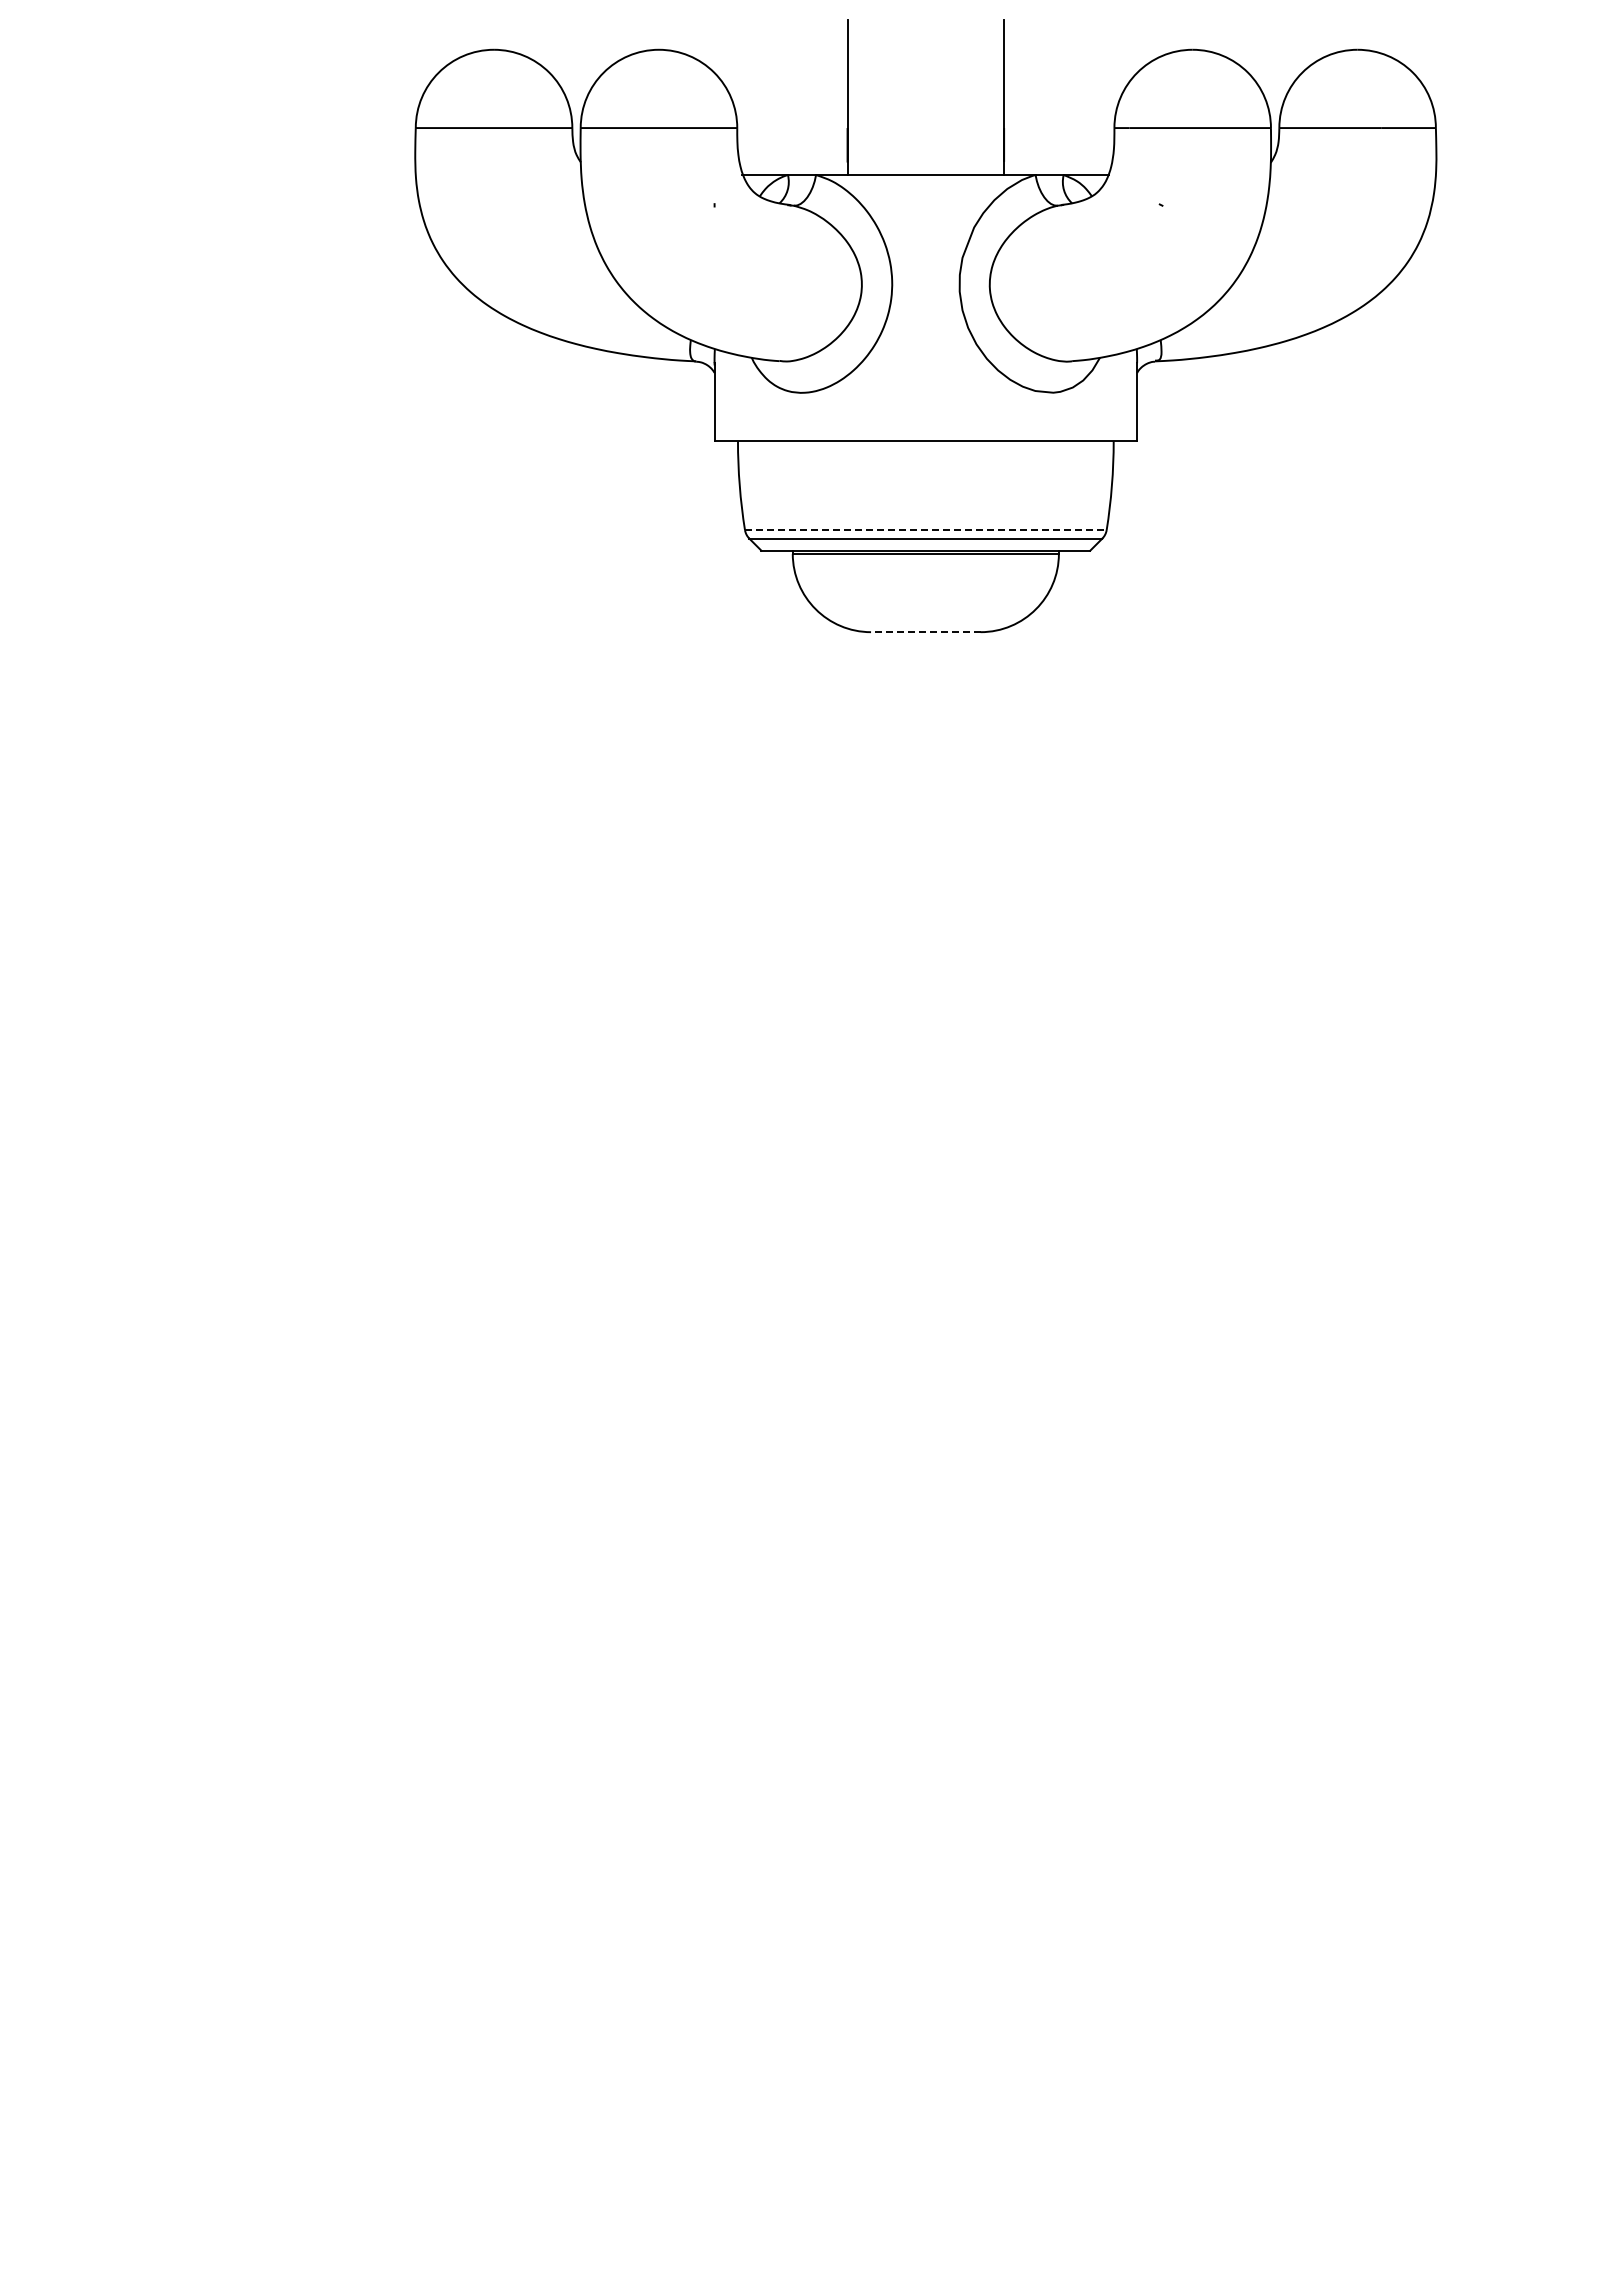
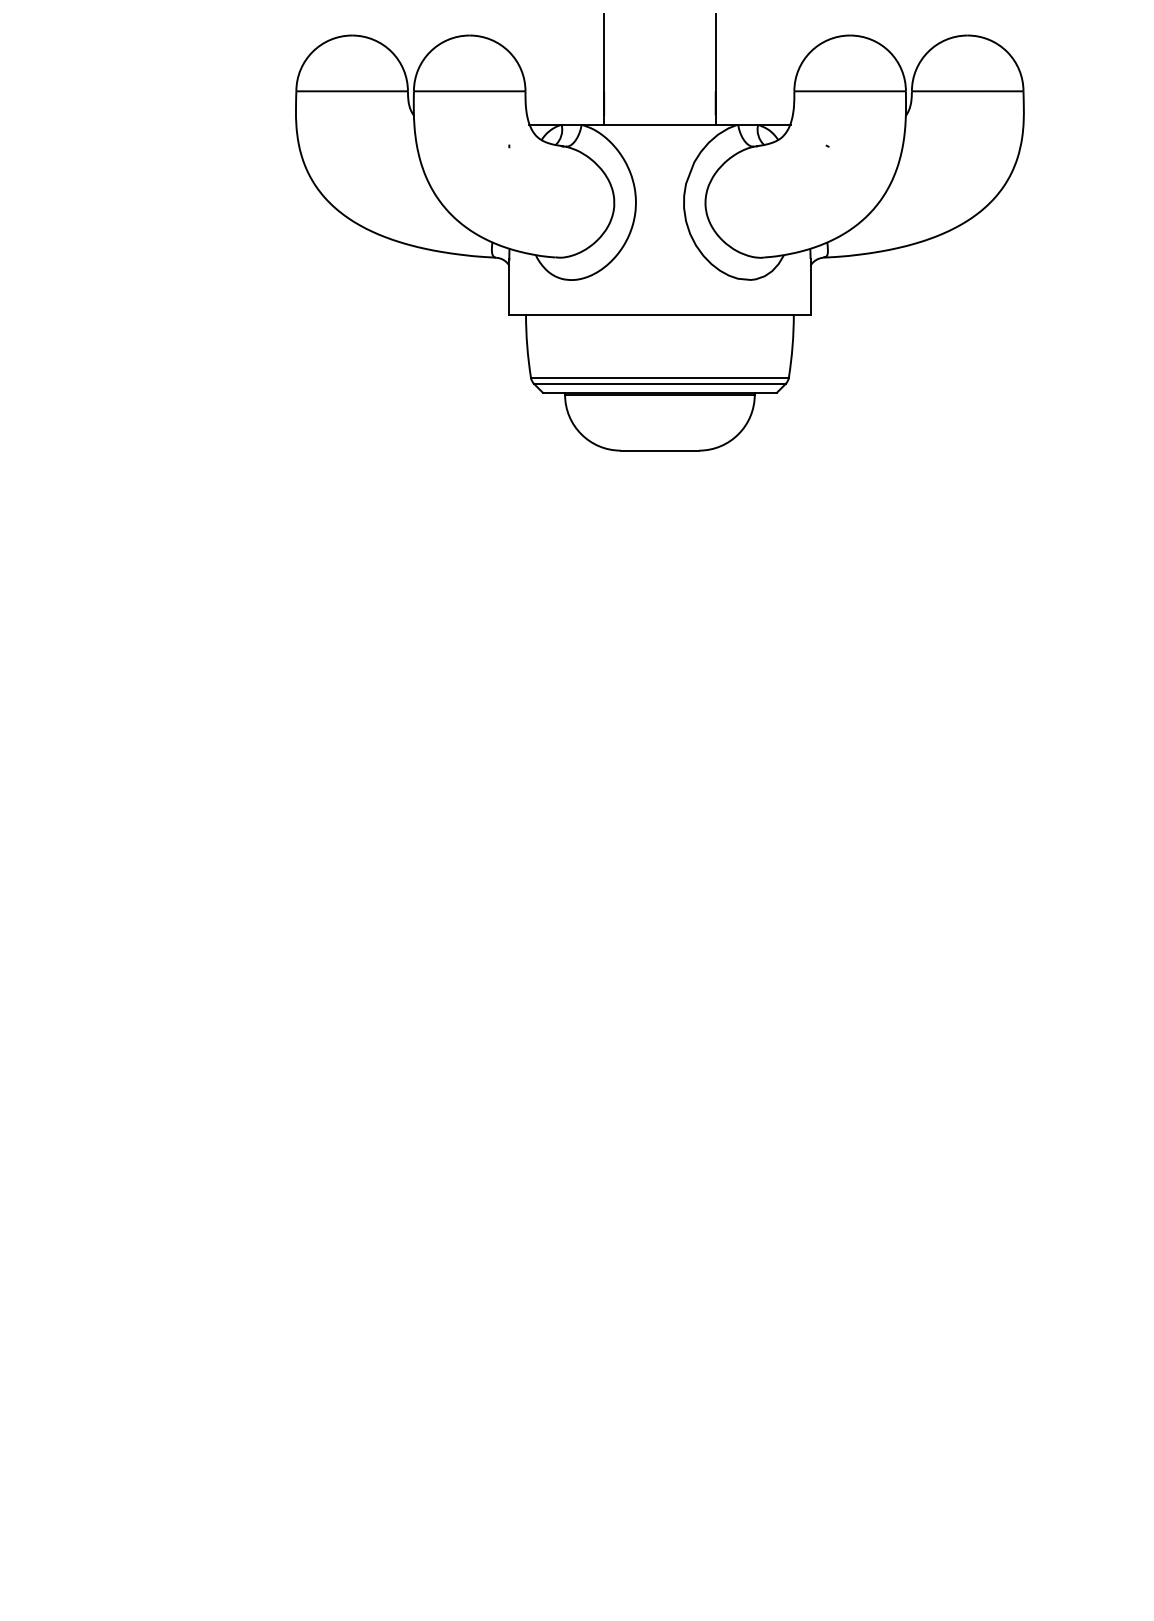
line: (925, 530) -> (659, 378), dashed -> solid
line: (925, 632) -> (659, 450), dashed -> solid

